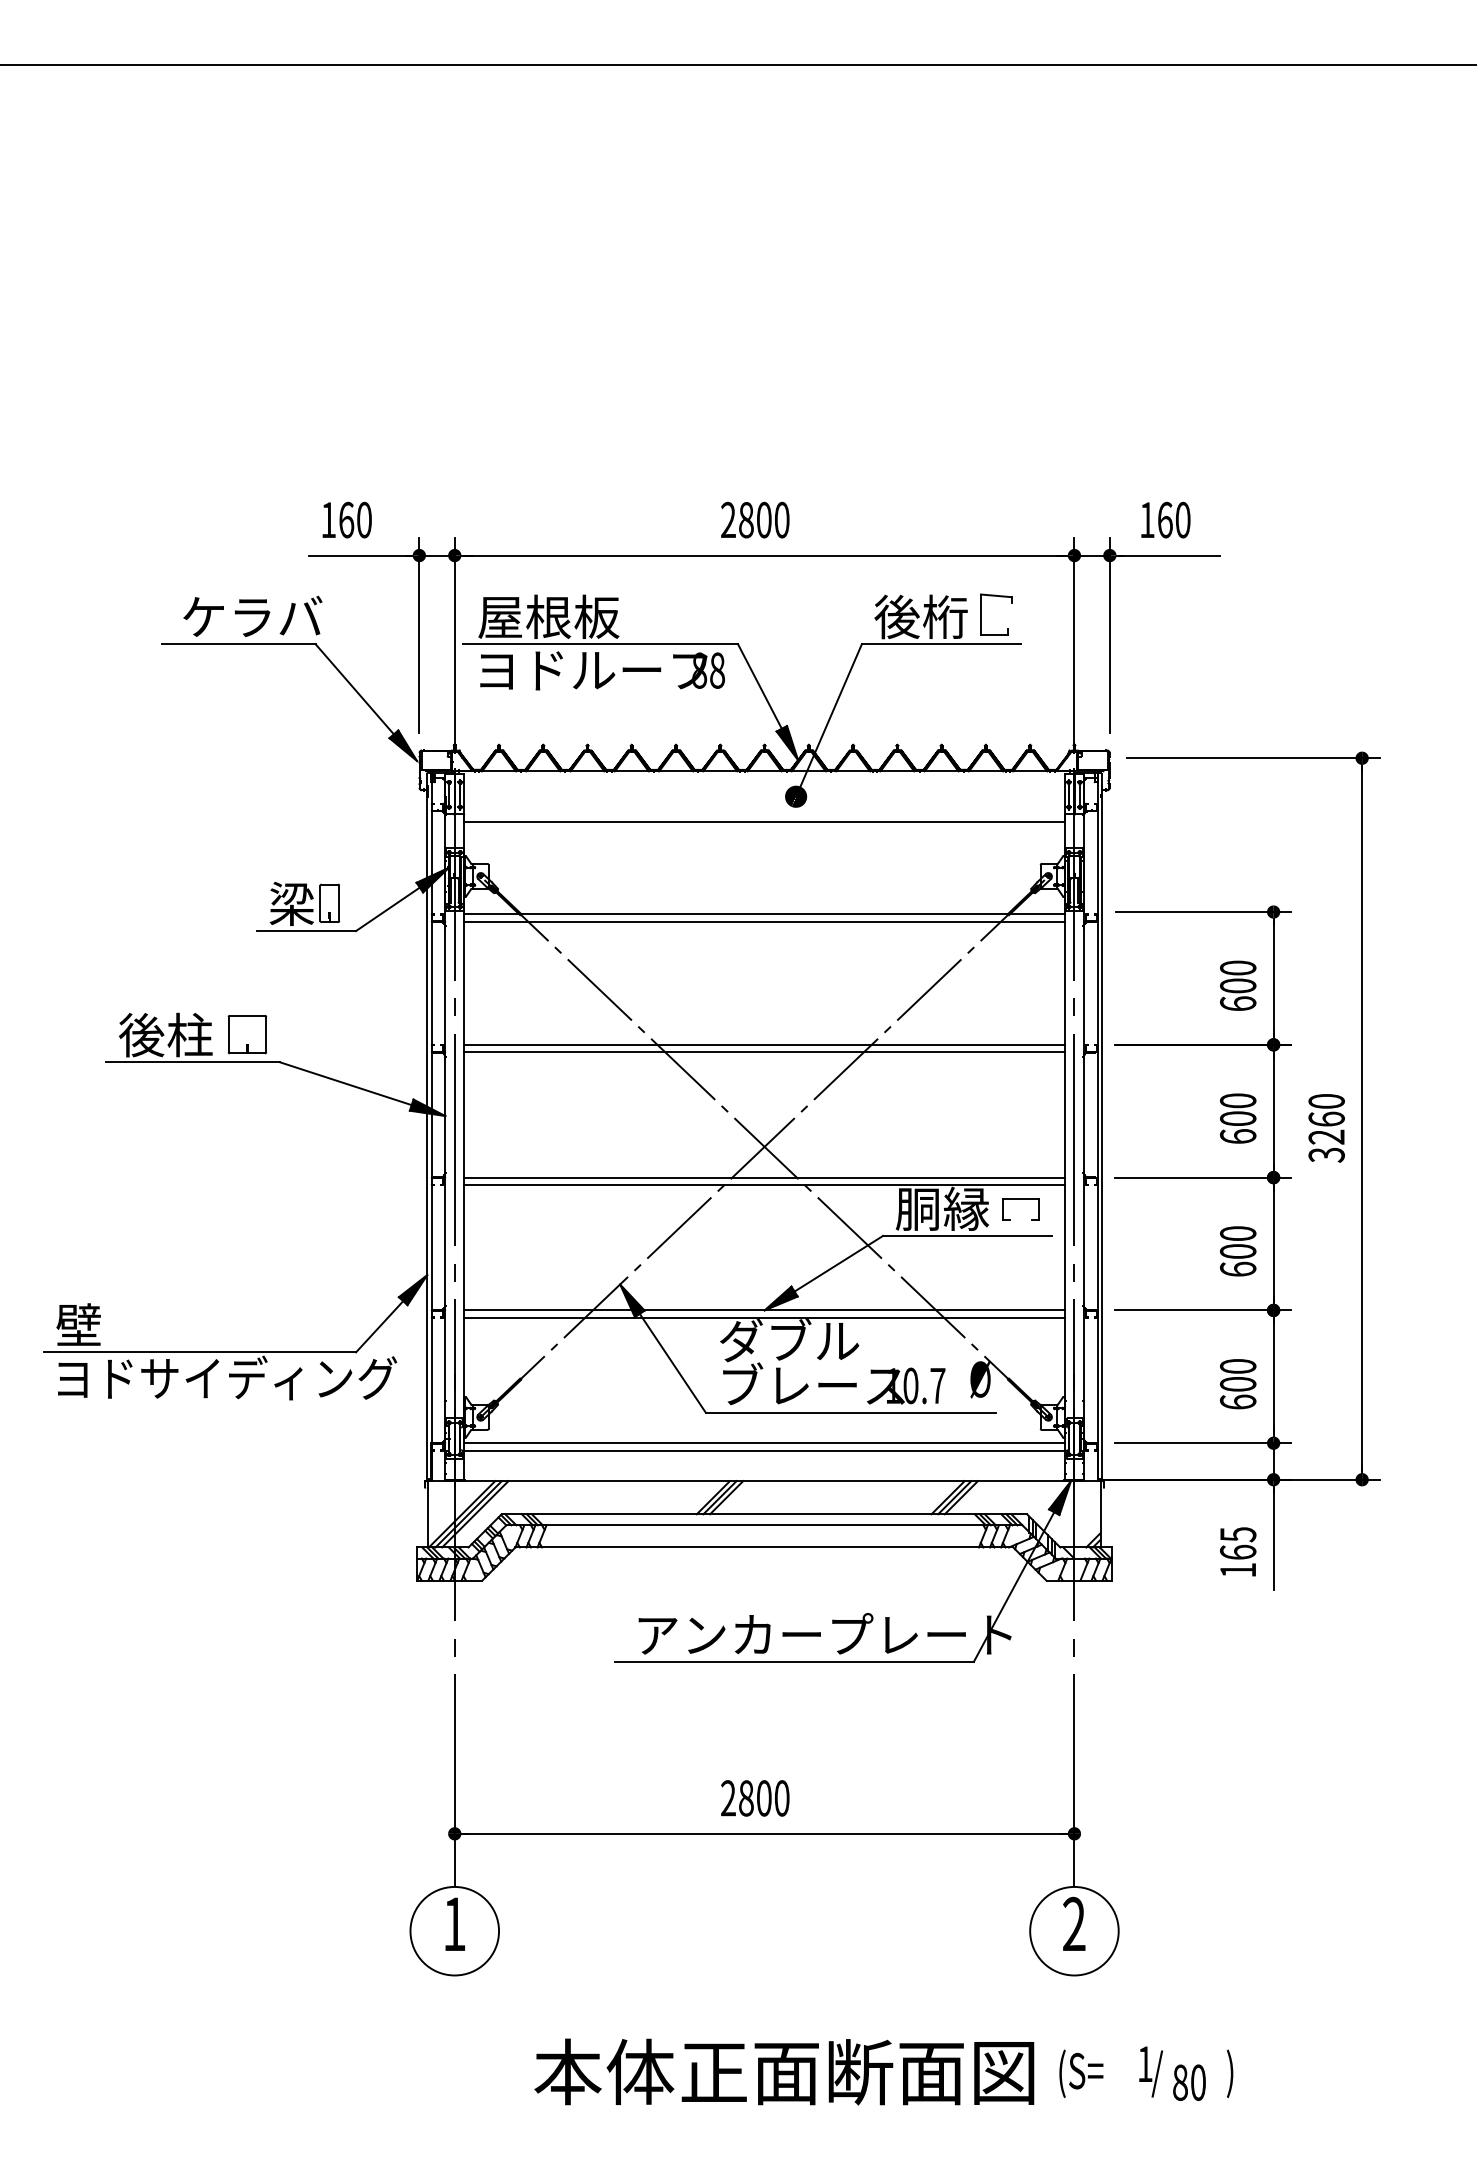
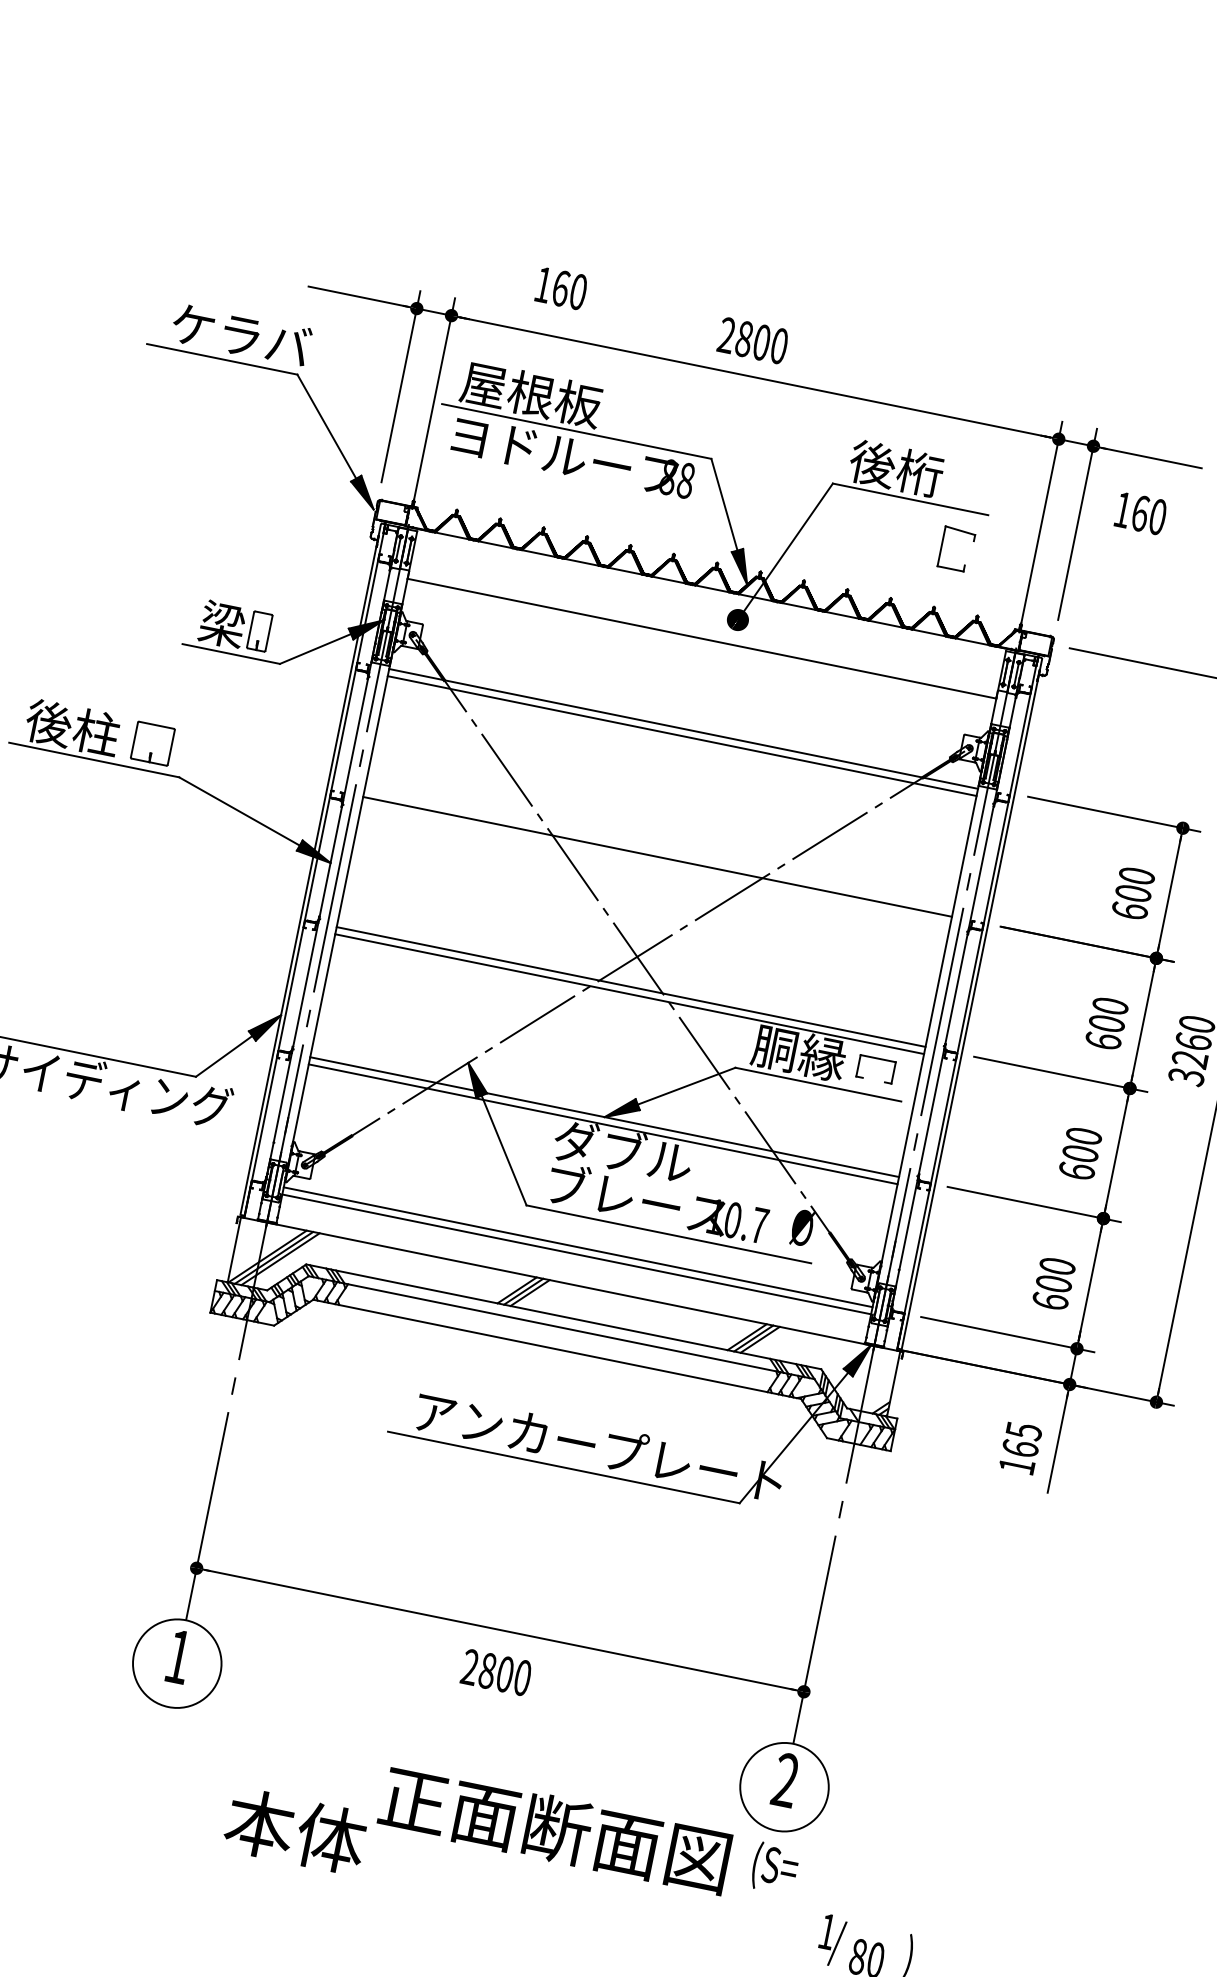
text: (346, 519) -> (561, 287), moved
text: (1165, 519) -> (1140, 512), moved
part: (981, 614) -> (942, 546), moved
line: (764, 1052) -> (655, 864), removed
text: (755, 1798) -> (496, 1672), moved
text: (857, 2072) -> (554, 1829), moved
text: (1081, 2073) -> (775, 1868), moved

